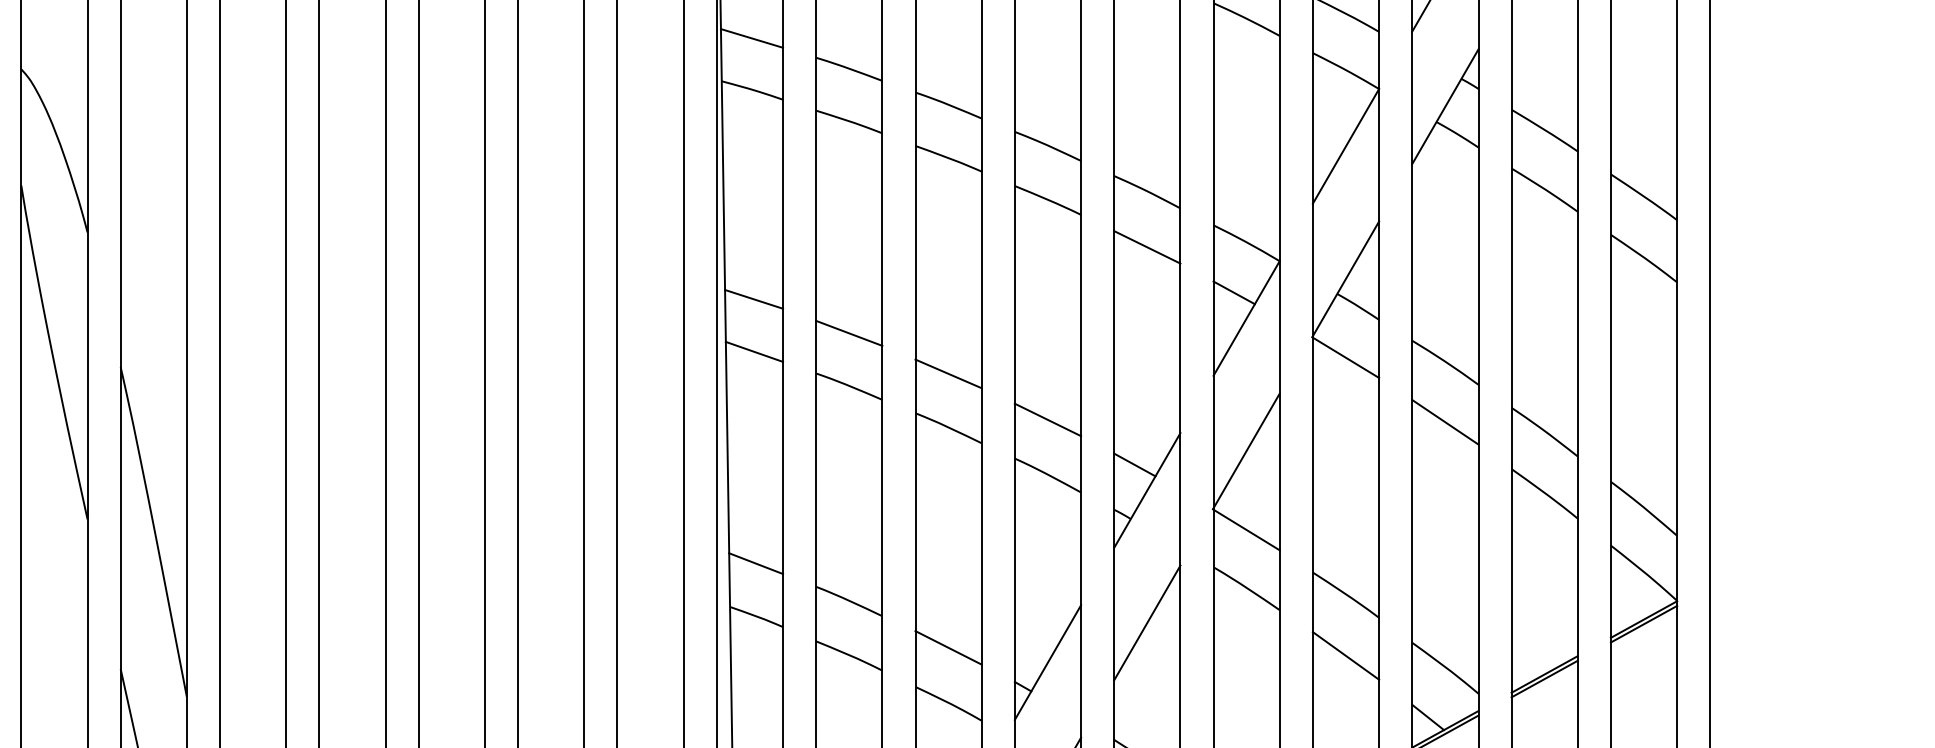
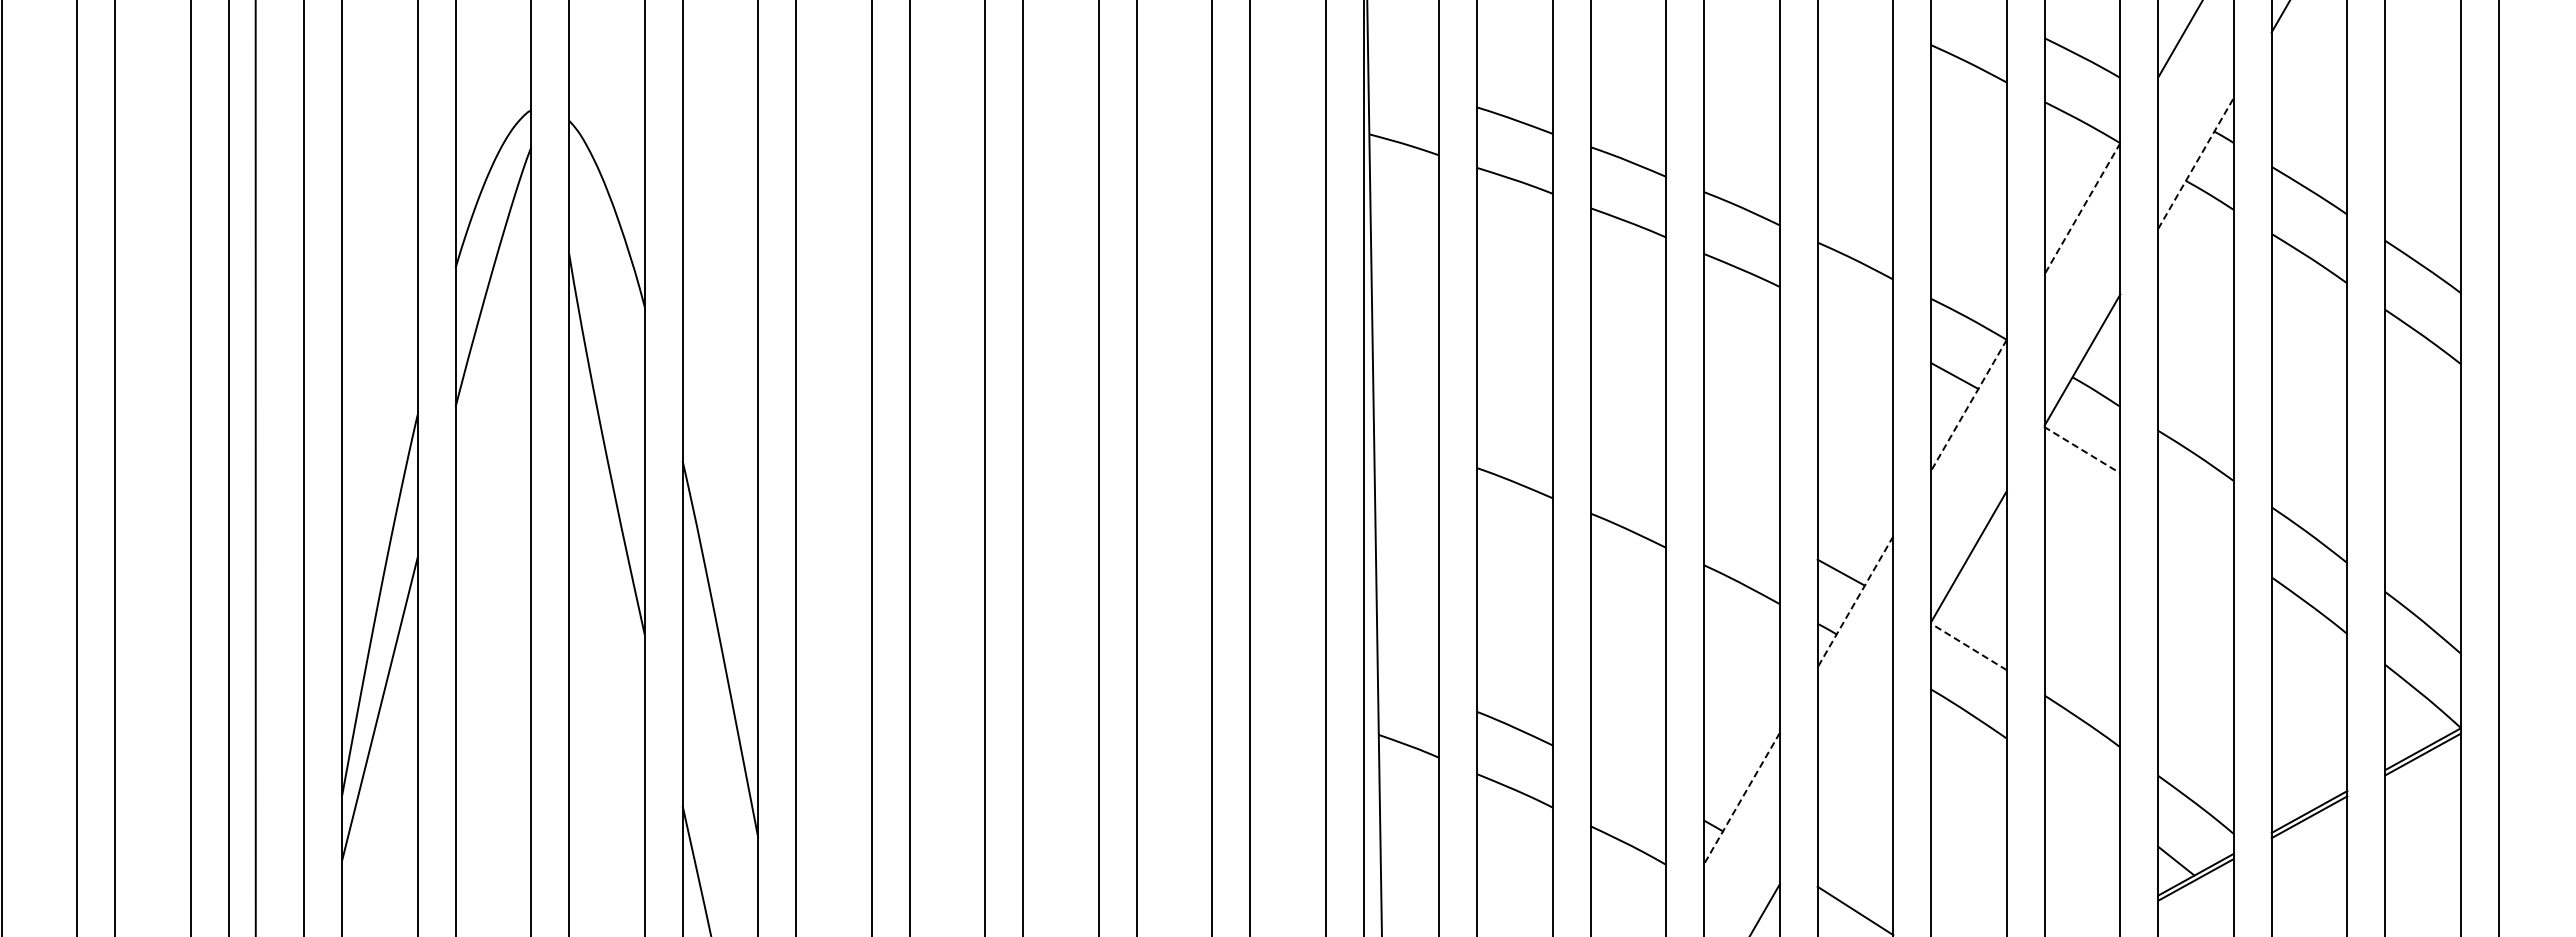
line: (751, 38) -> (1403, 85), removed
line: (1445, 106) -> (2196, 163), solid -> dashed
line: (1345, 146) -> (2082, 208), solid -> dashed
line: (1147, 246) -> (1855, 323), removed
line: (754, 299) -> (1406, 383), removed
line: (1247, 318) -> (1969, 405), solid -> dashed
line: (848, 333) -> (1514, 422), removed
line: (754, 351) -> (1406, 443), removed
line: (1345, 358) -> (2082, 450), solid -> dashed
line: (948, 373) -> (1628, 468), removed
line: (1047, 419) -> (1741, 520), removed
line: (1444, 421) -> (2195, 523), removed
line: (1147, 490) -> (1855, 601), solid -> dashed
line: (1246, 529) -> (1968, 646), solid -> dashed
line: (756, 563) -> (1408, 685), removed
line: (1147, 622) -> (1855, 752), removed
line: (948, 647) -> (1628, 781), removed
line: (1345, 655) -> (2082, 790), removed
line: (1048, 662) -> (1742, 798), solid -> dashed

